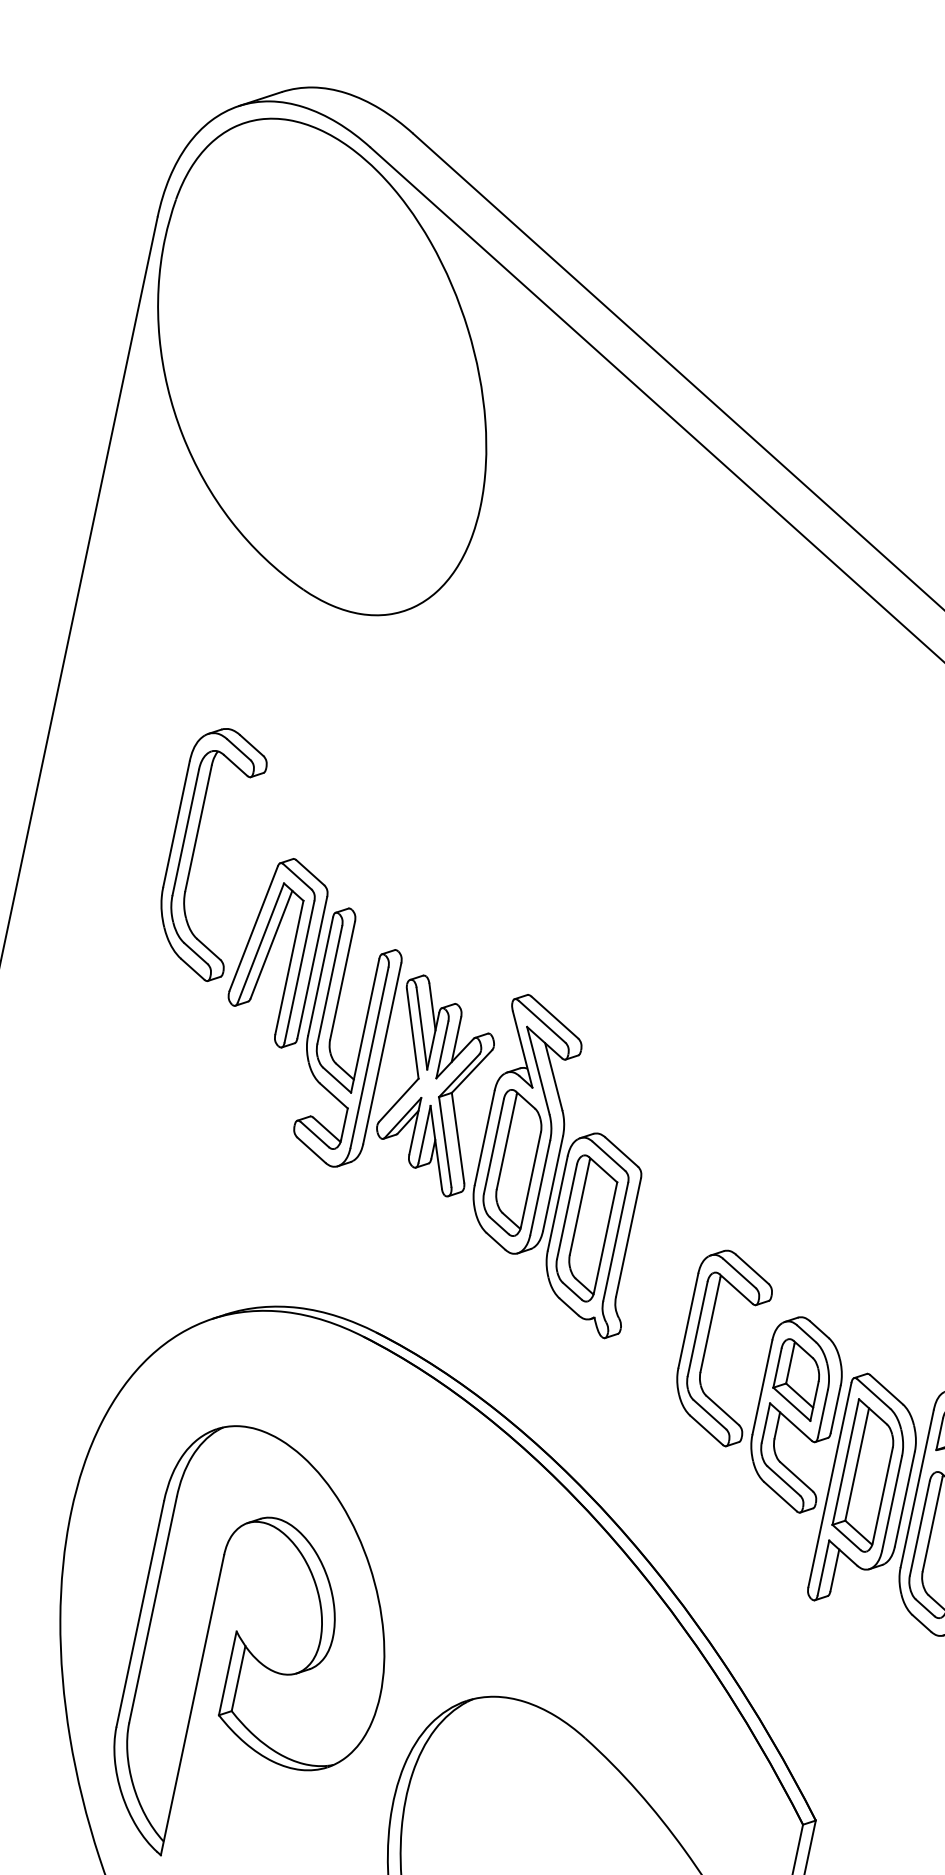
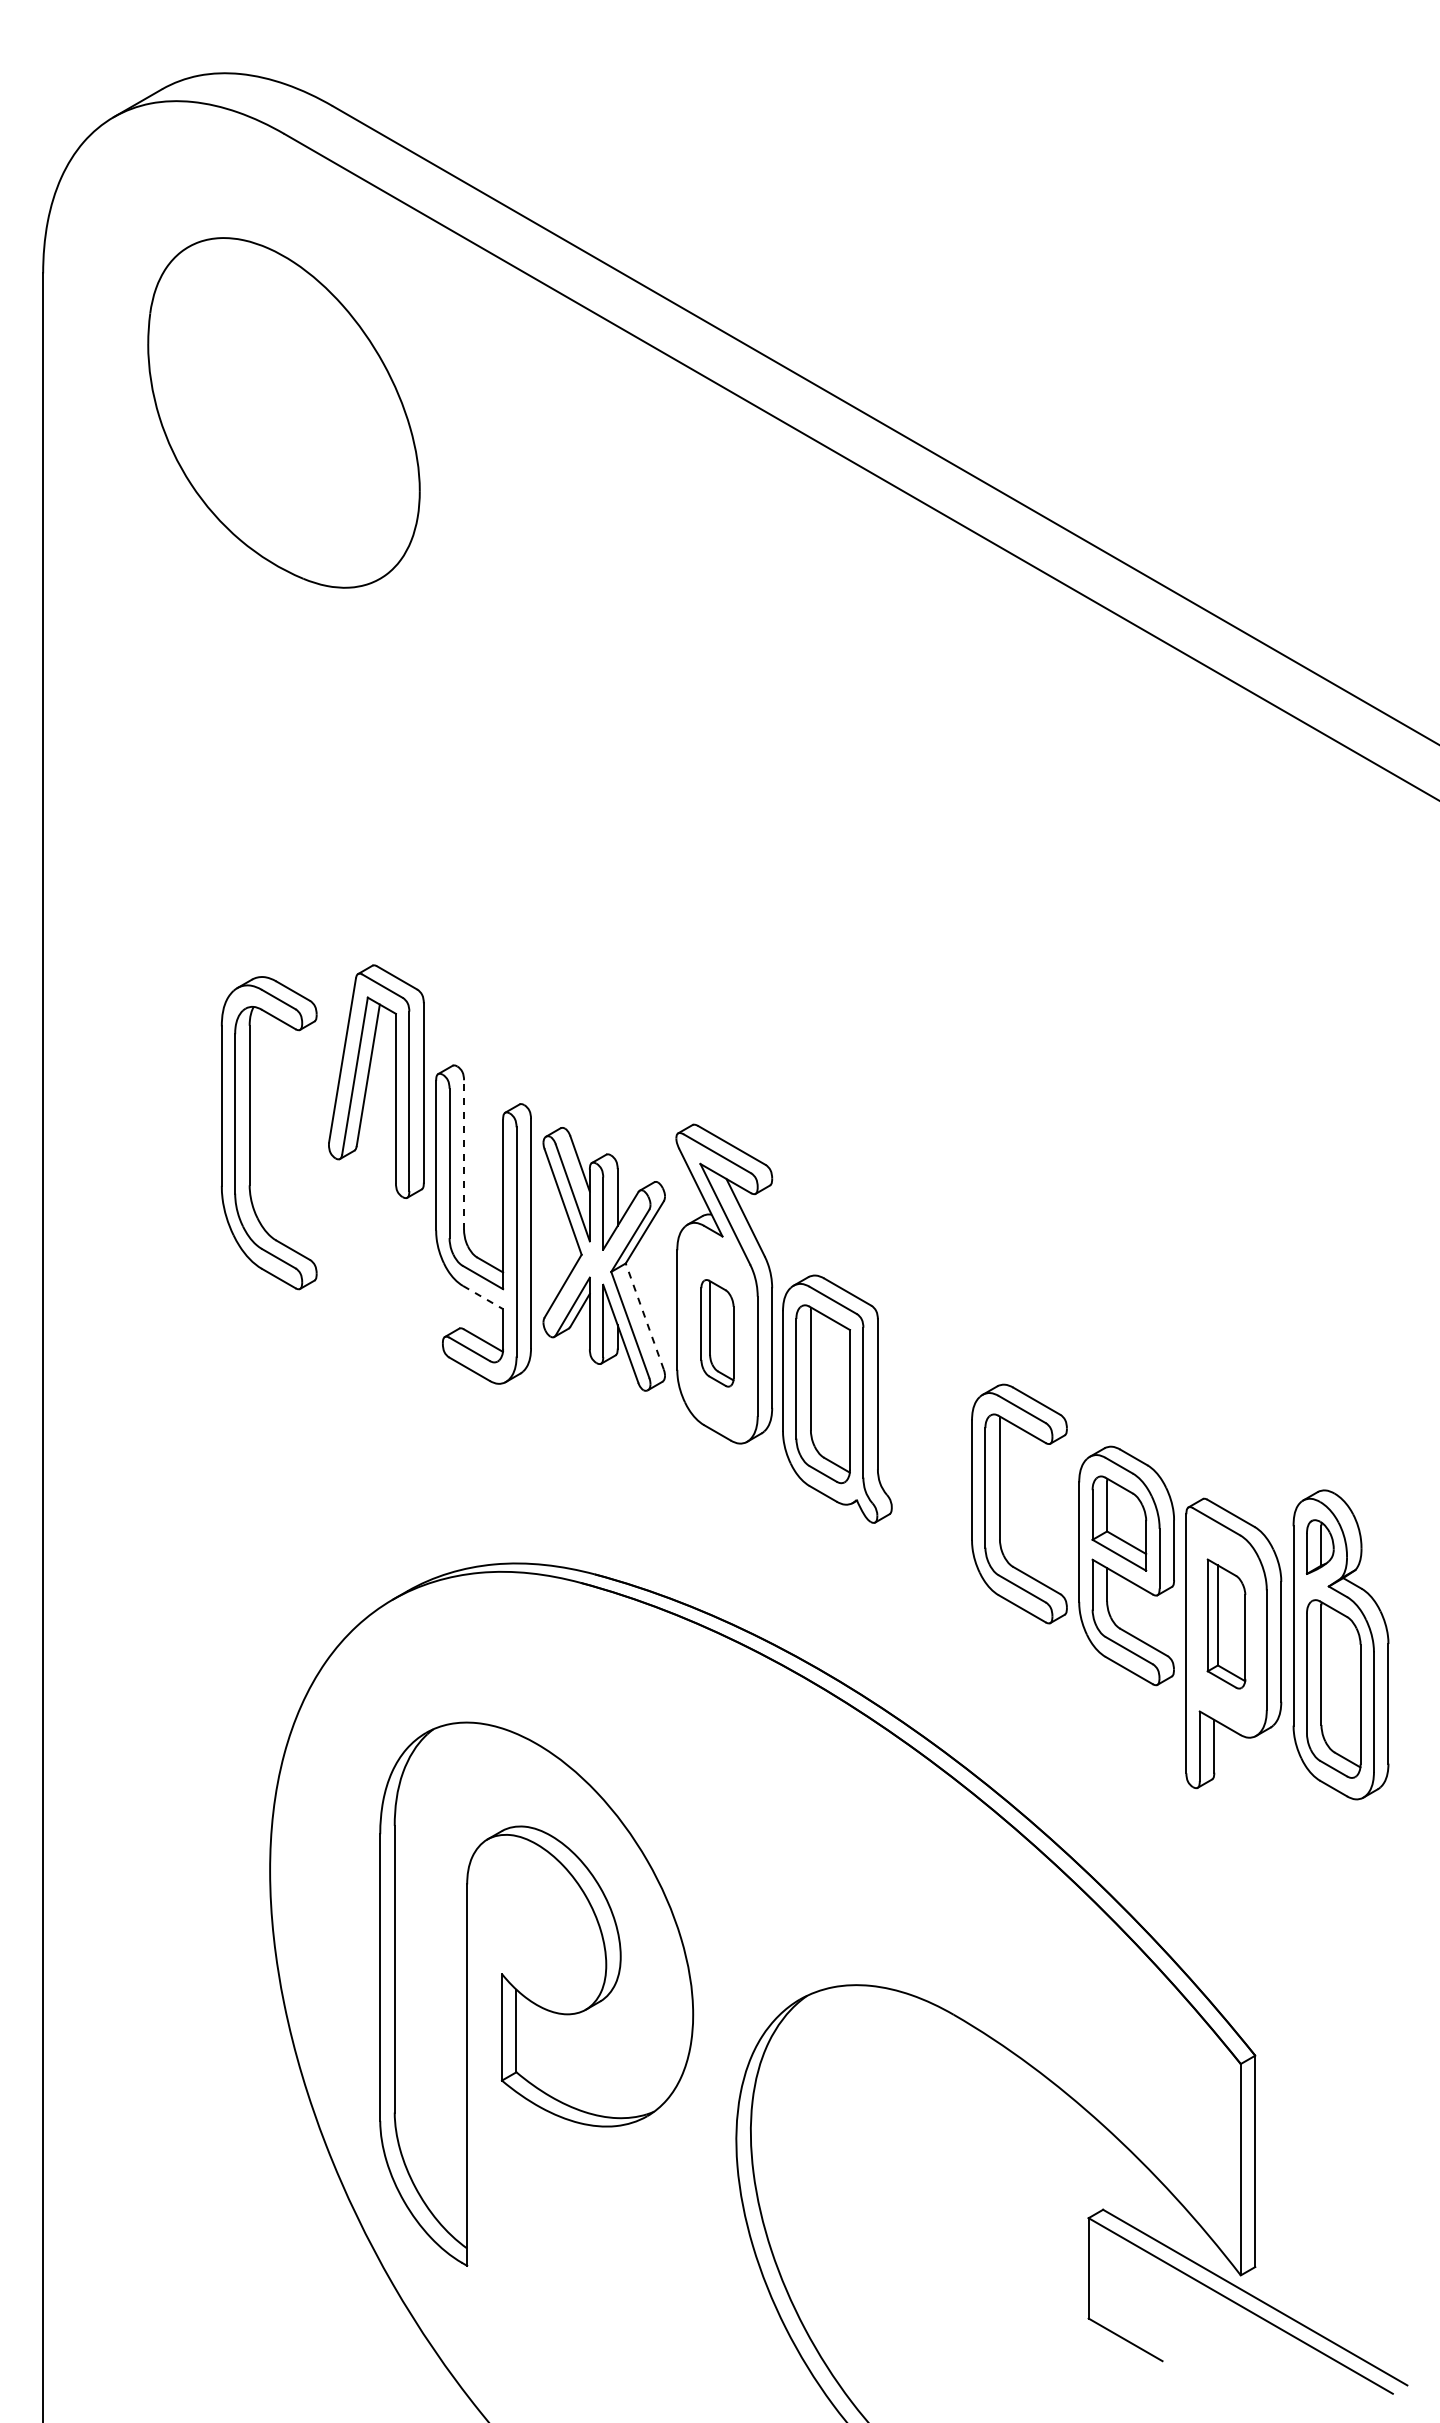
part: (323, 366) -> (283, 412), size x0.6
part: (194, 850) -> (250, 1133), moved
part: (270, 949) -> (368, 1081), moved
line: (342, 981) -> (464, 1155), solid -> dashed
line: (334, 1096) -> (483, 1297), solid -> dashed
line: (457, 1137) -> (644, 1316), solid -> dashed
part: (512, 1163) -> (717, 1333), size x0.6
part: (864, 1475) -> (1226, 1623), size x0.7

